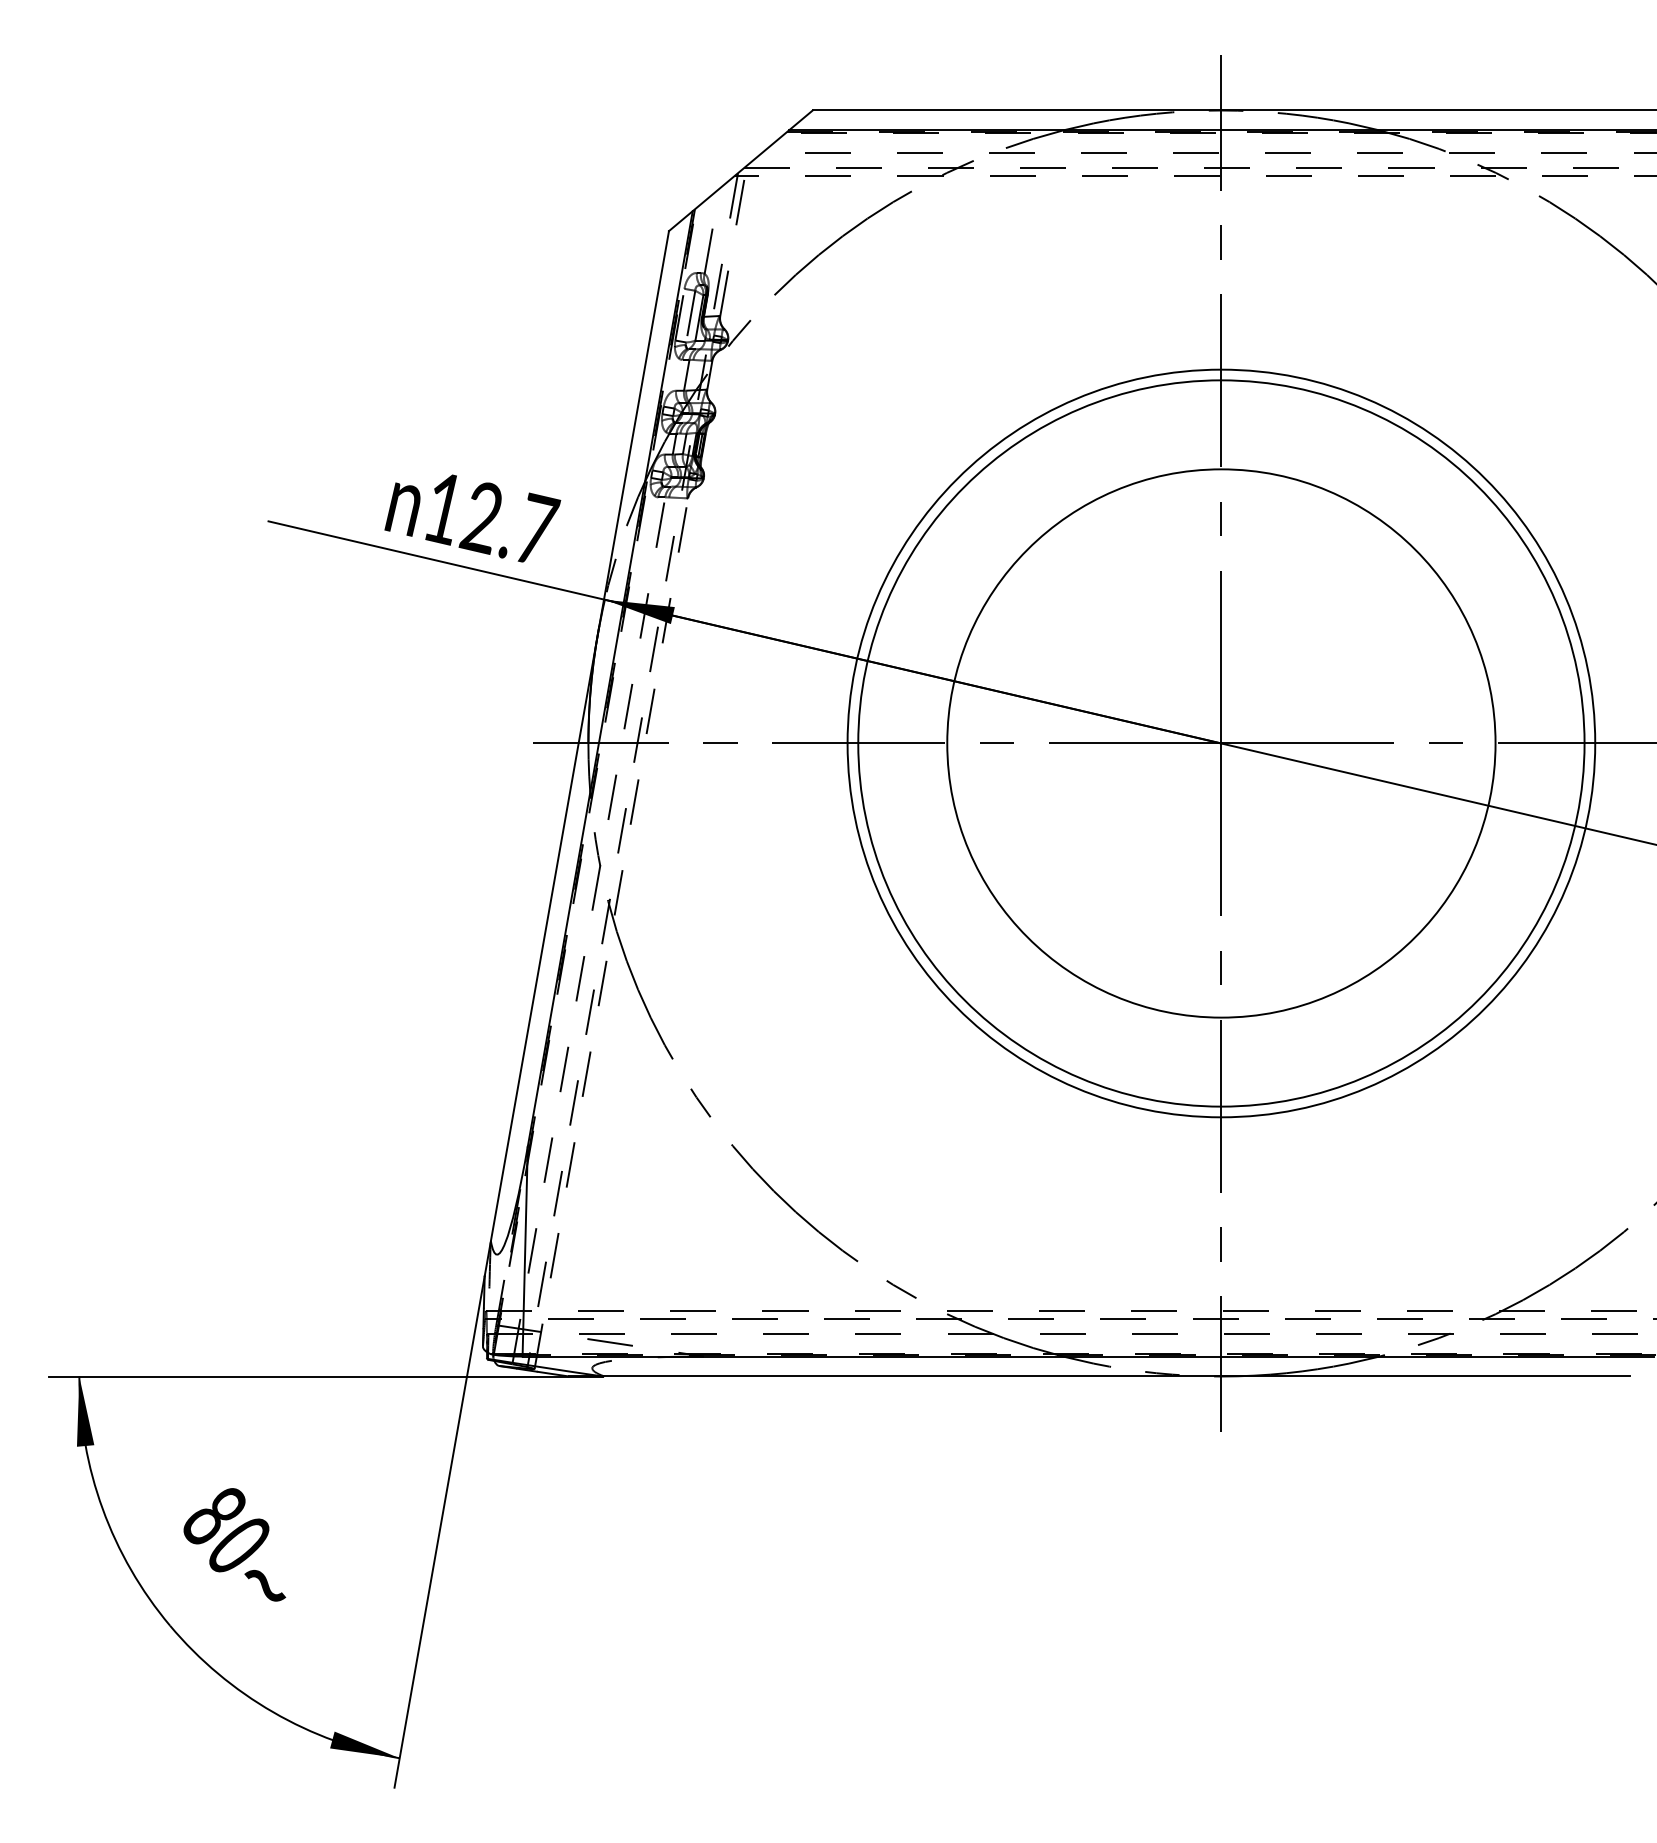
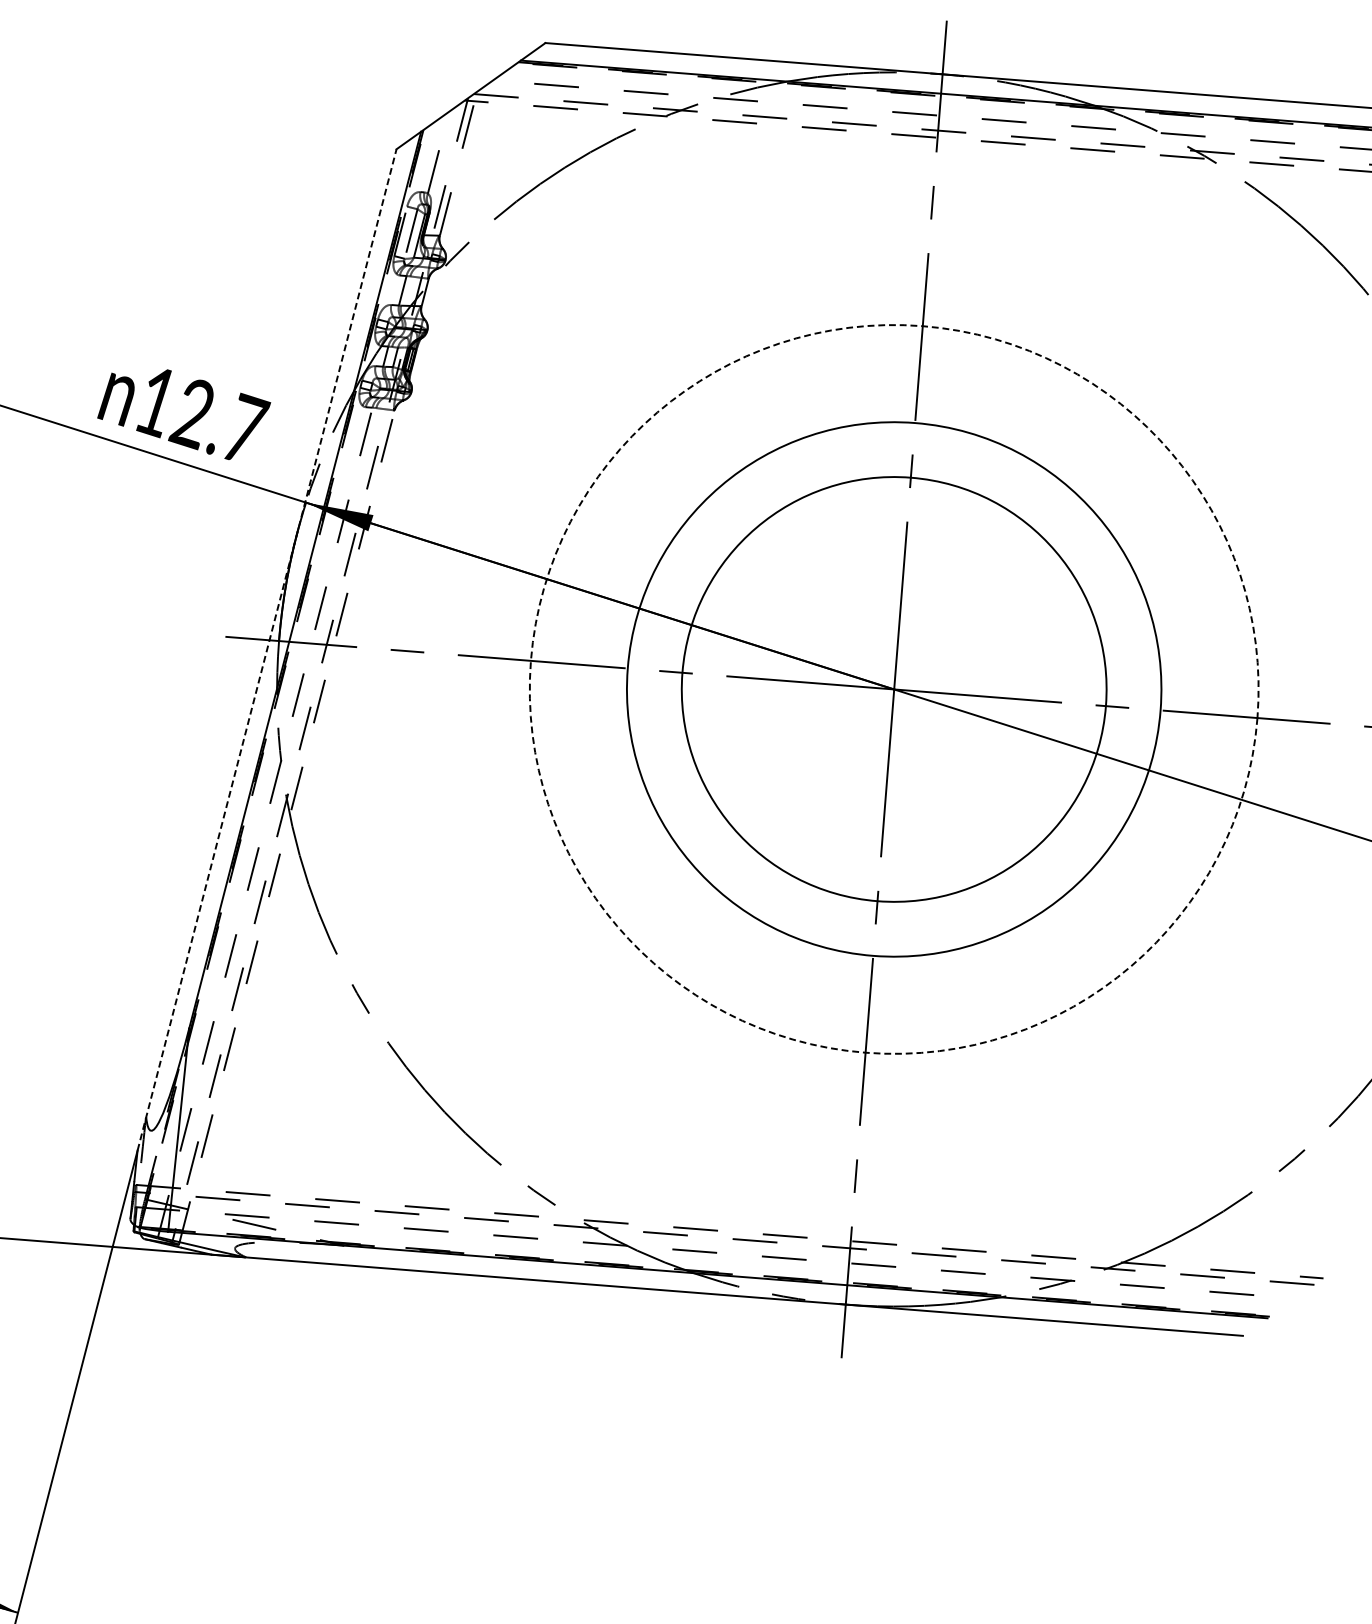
circle: (1221, 743) -> (894, 689), size x0.6
circle: (1221, 743) -> (894, 689), solid -> dashed
line: (576, 753) -> (266, 649), solid -> dashed

